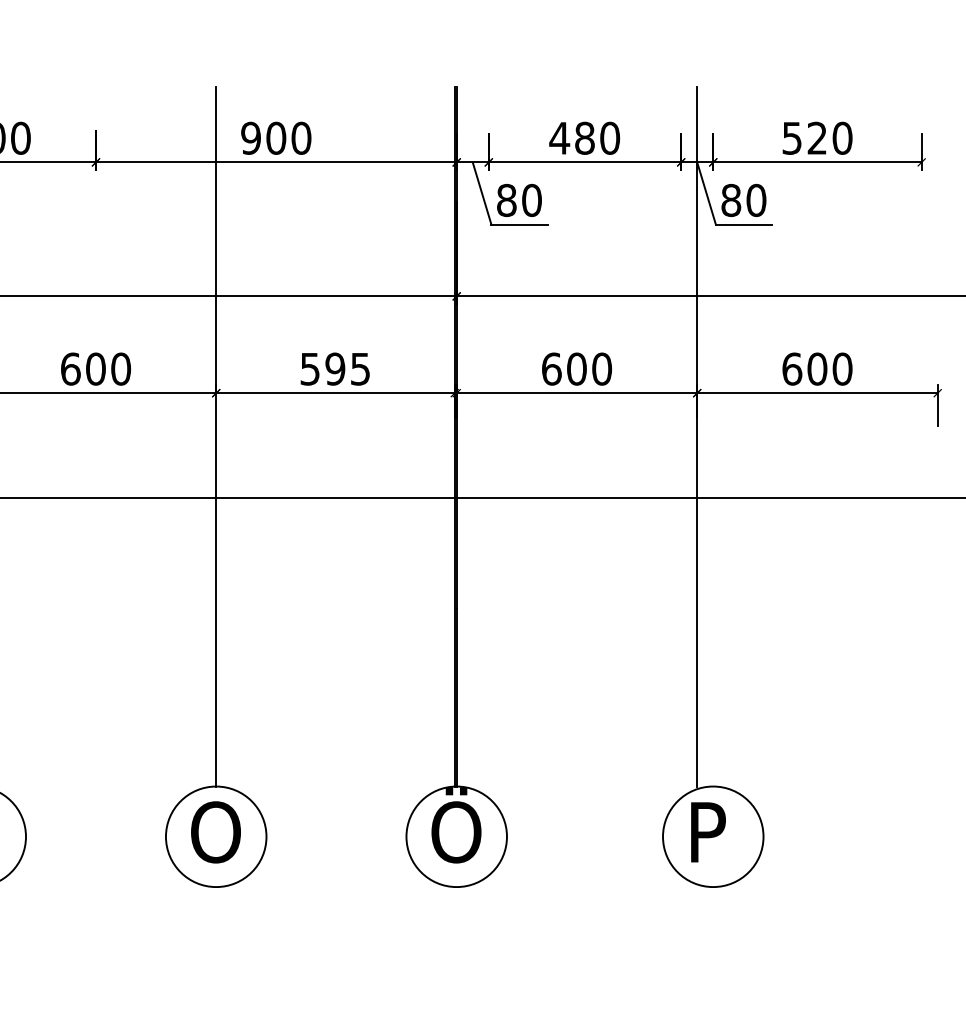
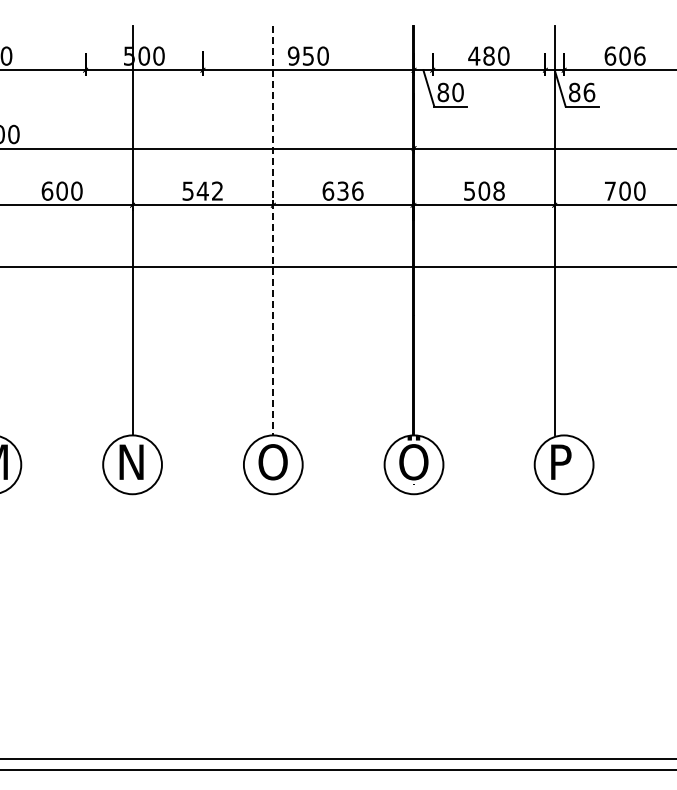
text: (276, 137) -> (308, 55), 900 -> 950
text: (816, 137) -> (624, 55), 520 -> 606
text: (756, 198) -> (589, 91), 80 -> 86
text: (95, 367) -> (202, 190), 600 -> 542
text: (334, 367) -> (342, 190), 595 -> 636
text: (577, 367) -> (484, 190), 600 -> 508
text: (792, 367) -> (610, 190), 600 -> 700
line: (216, 436) -> (273, 230), solid -> dashed

